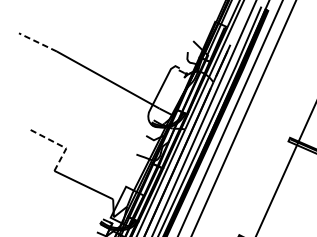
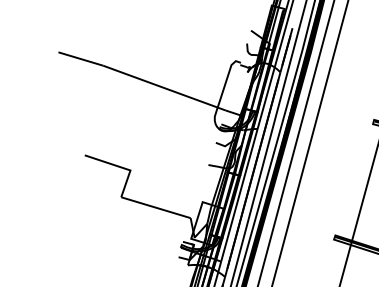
line: (37, 41) -> (80, 58), dashed -> solid
line: (58, 144) -> (121, 167), dashed -> solid

